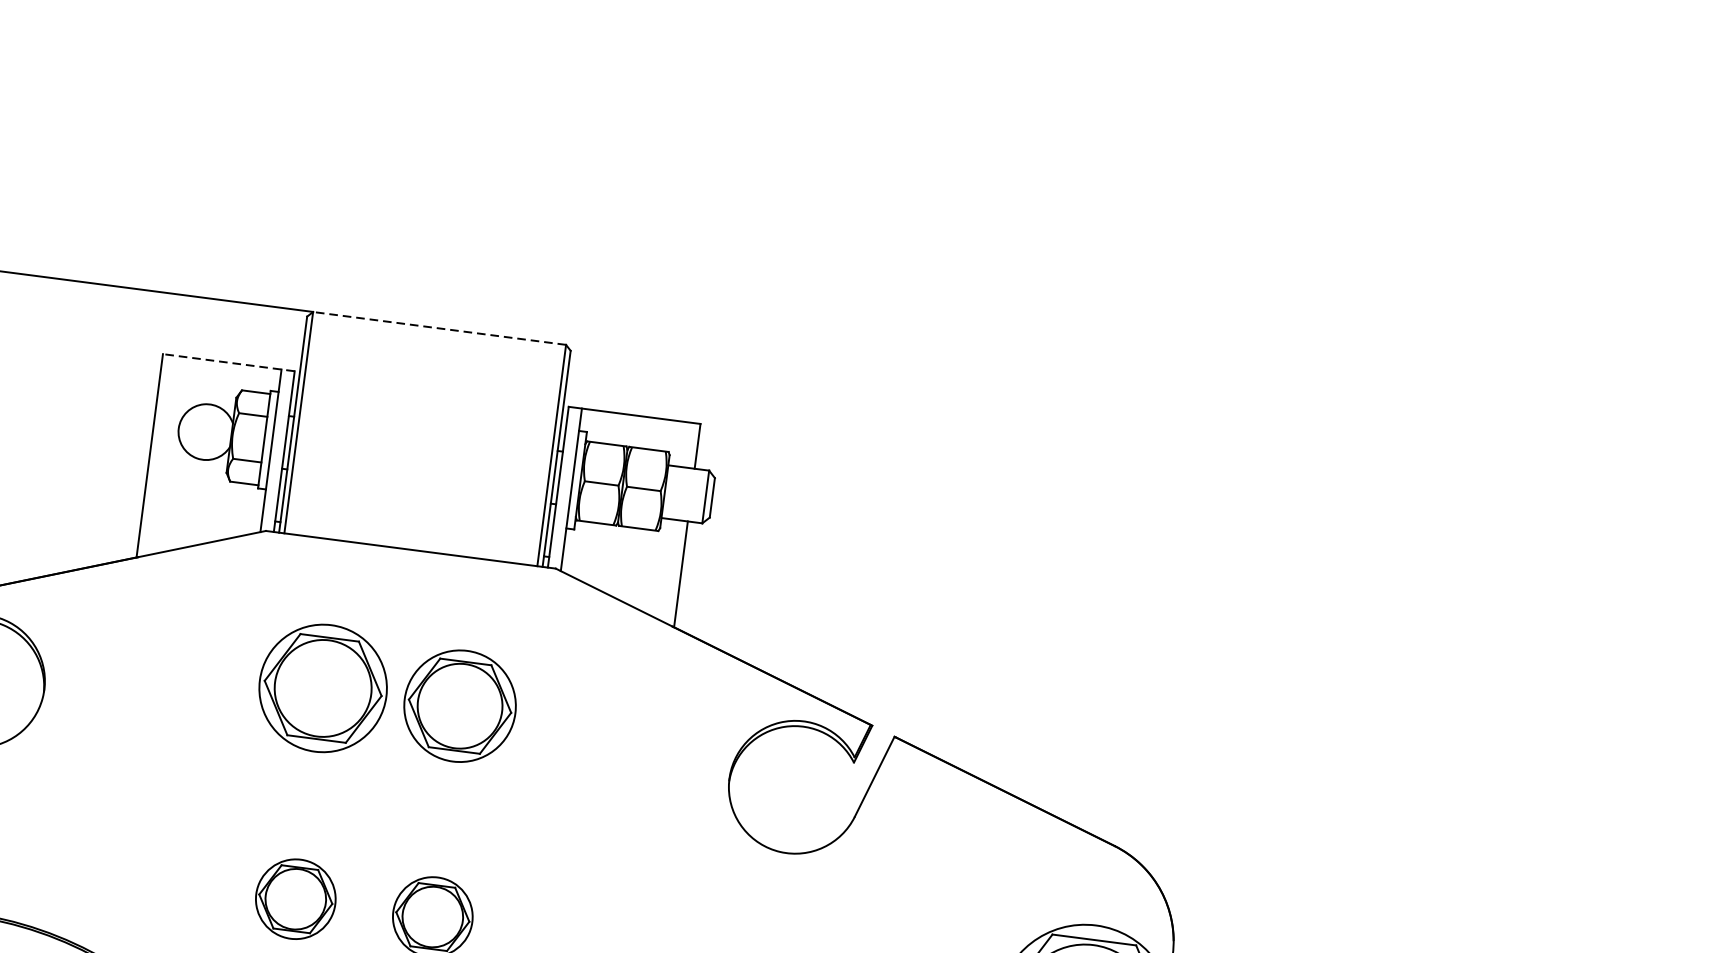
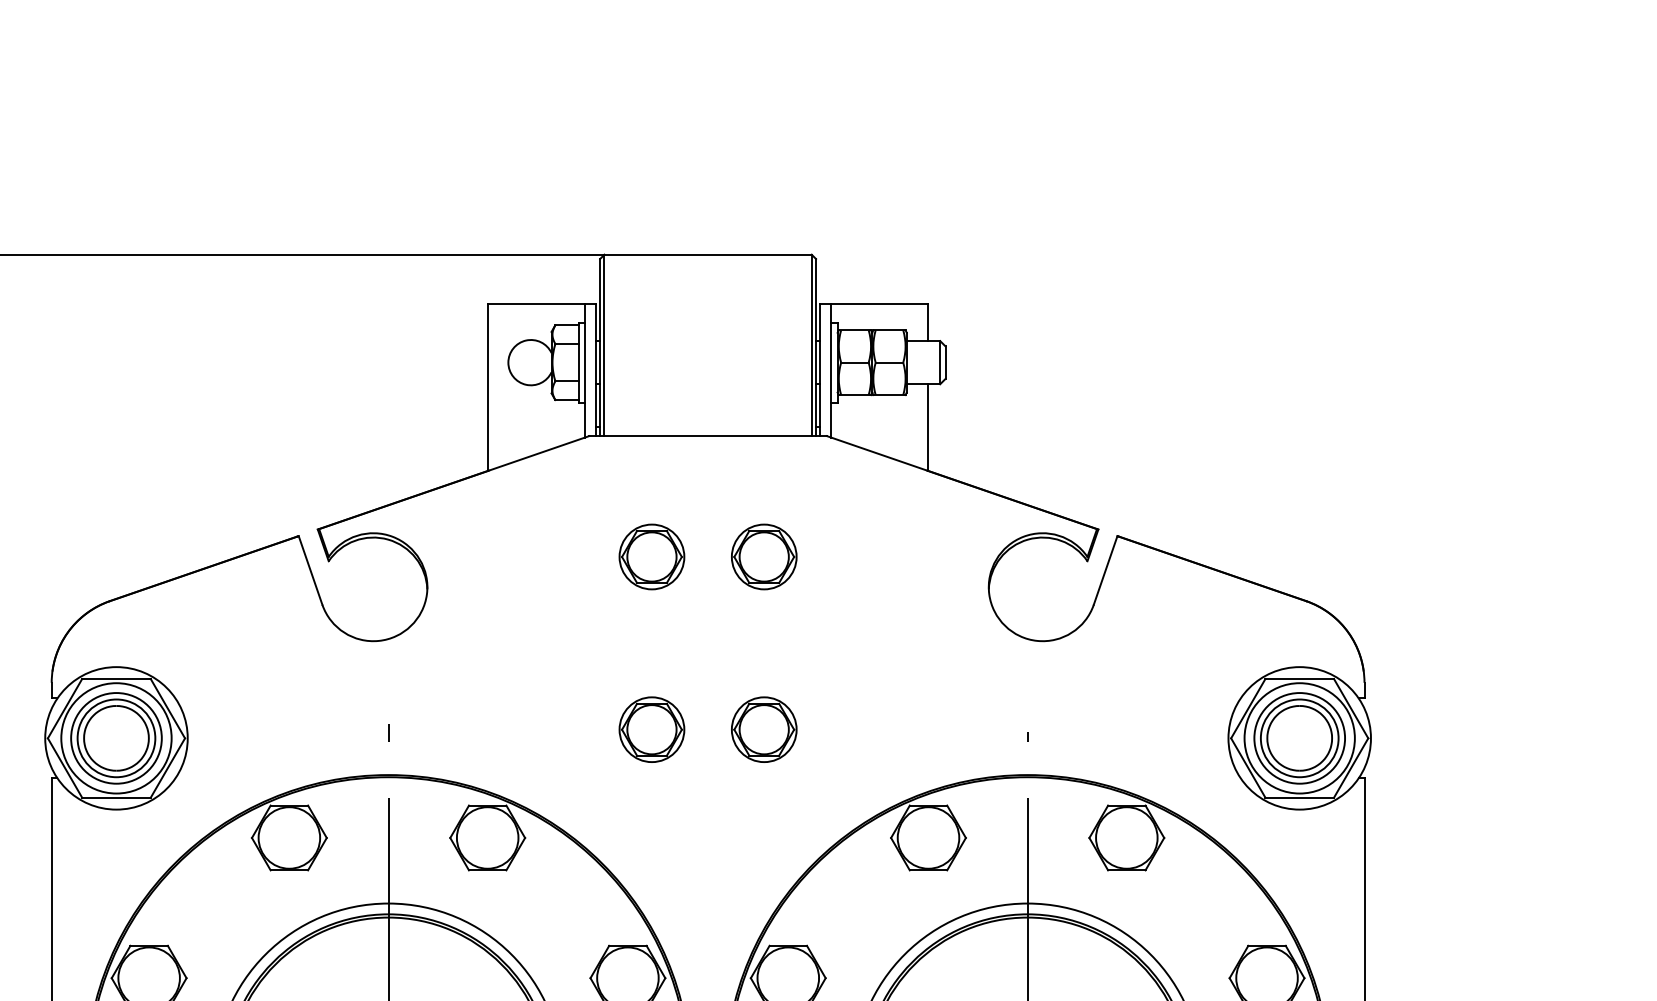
line: (440, 328) -> (708, 254), dashed -> solid
line: (228, 362) -> (541, 304), dashed -> solid
part: (322, 687) -> (651, 556), size x0.62
part: (460, 705) -> (764, 556), size x0.71

